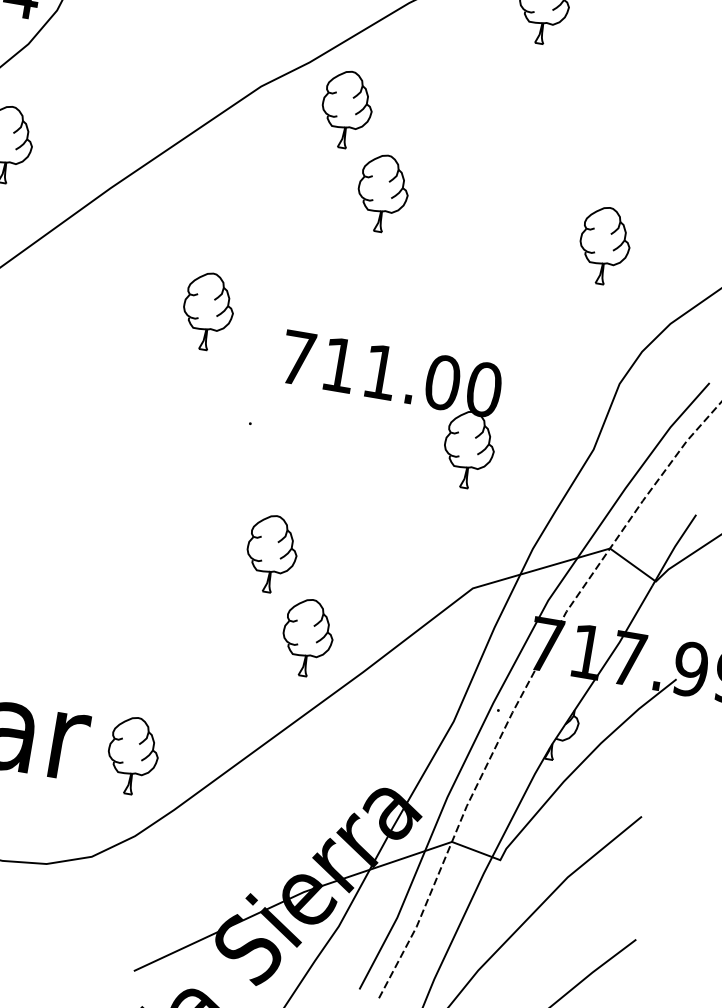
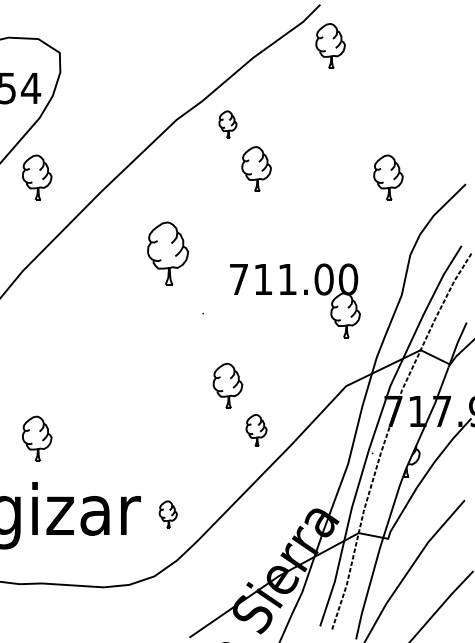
part: (346, 109) -> (227, 124), size x0.6
part: (208, 311) -> (168, 253), size x1.4
part: (388, 410) -> (295, 300), moved
part: (307, 637) -> (256, 430), size x0.7
part: (133, 755) -> (168, 514), size x0.6

